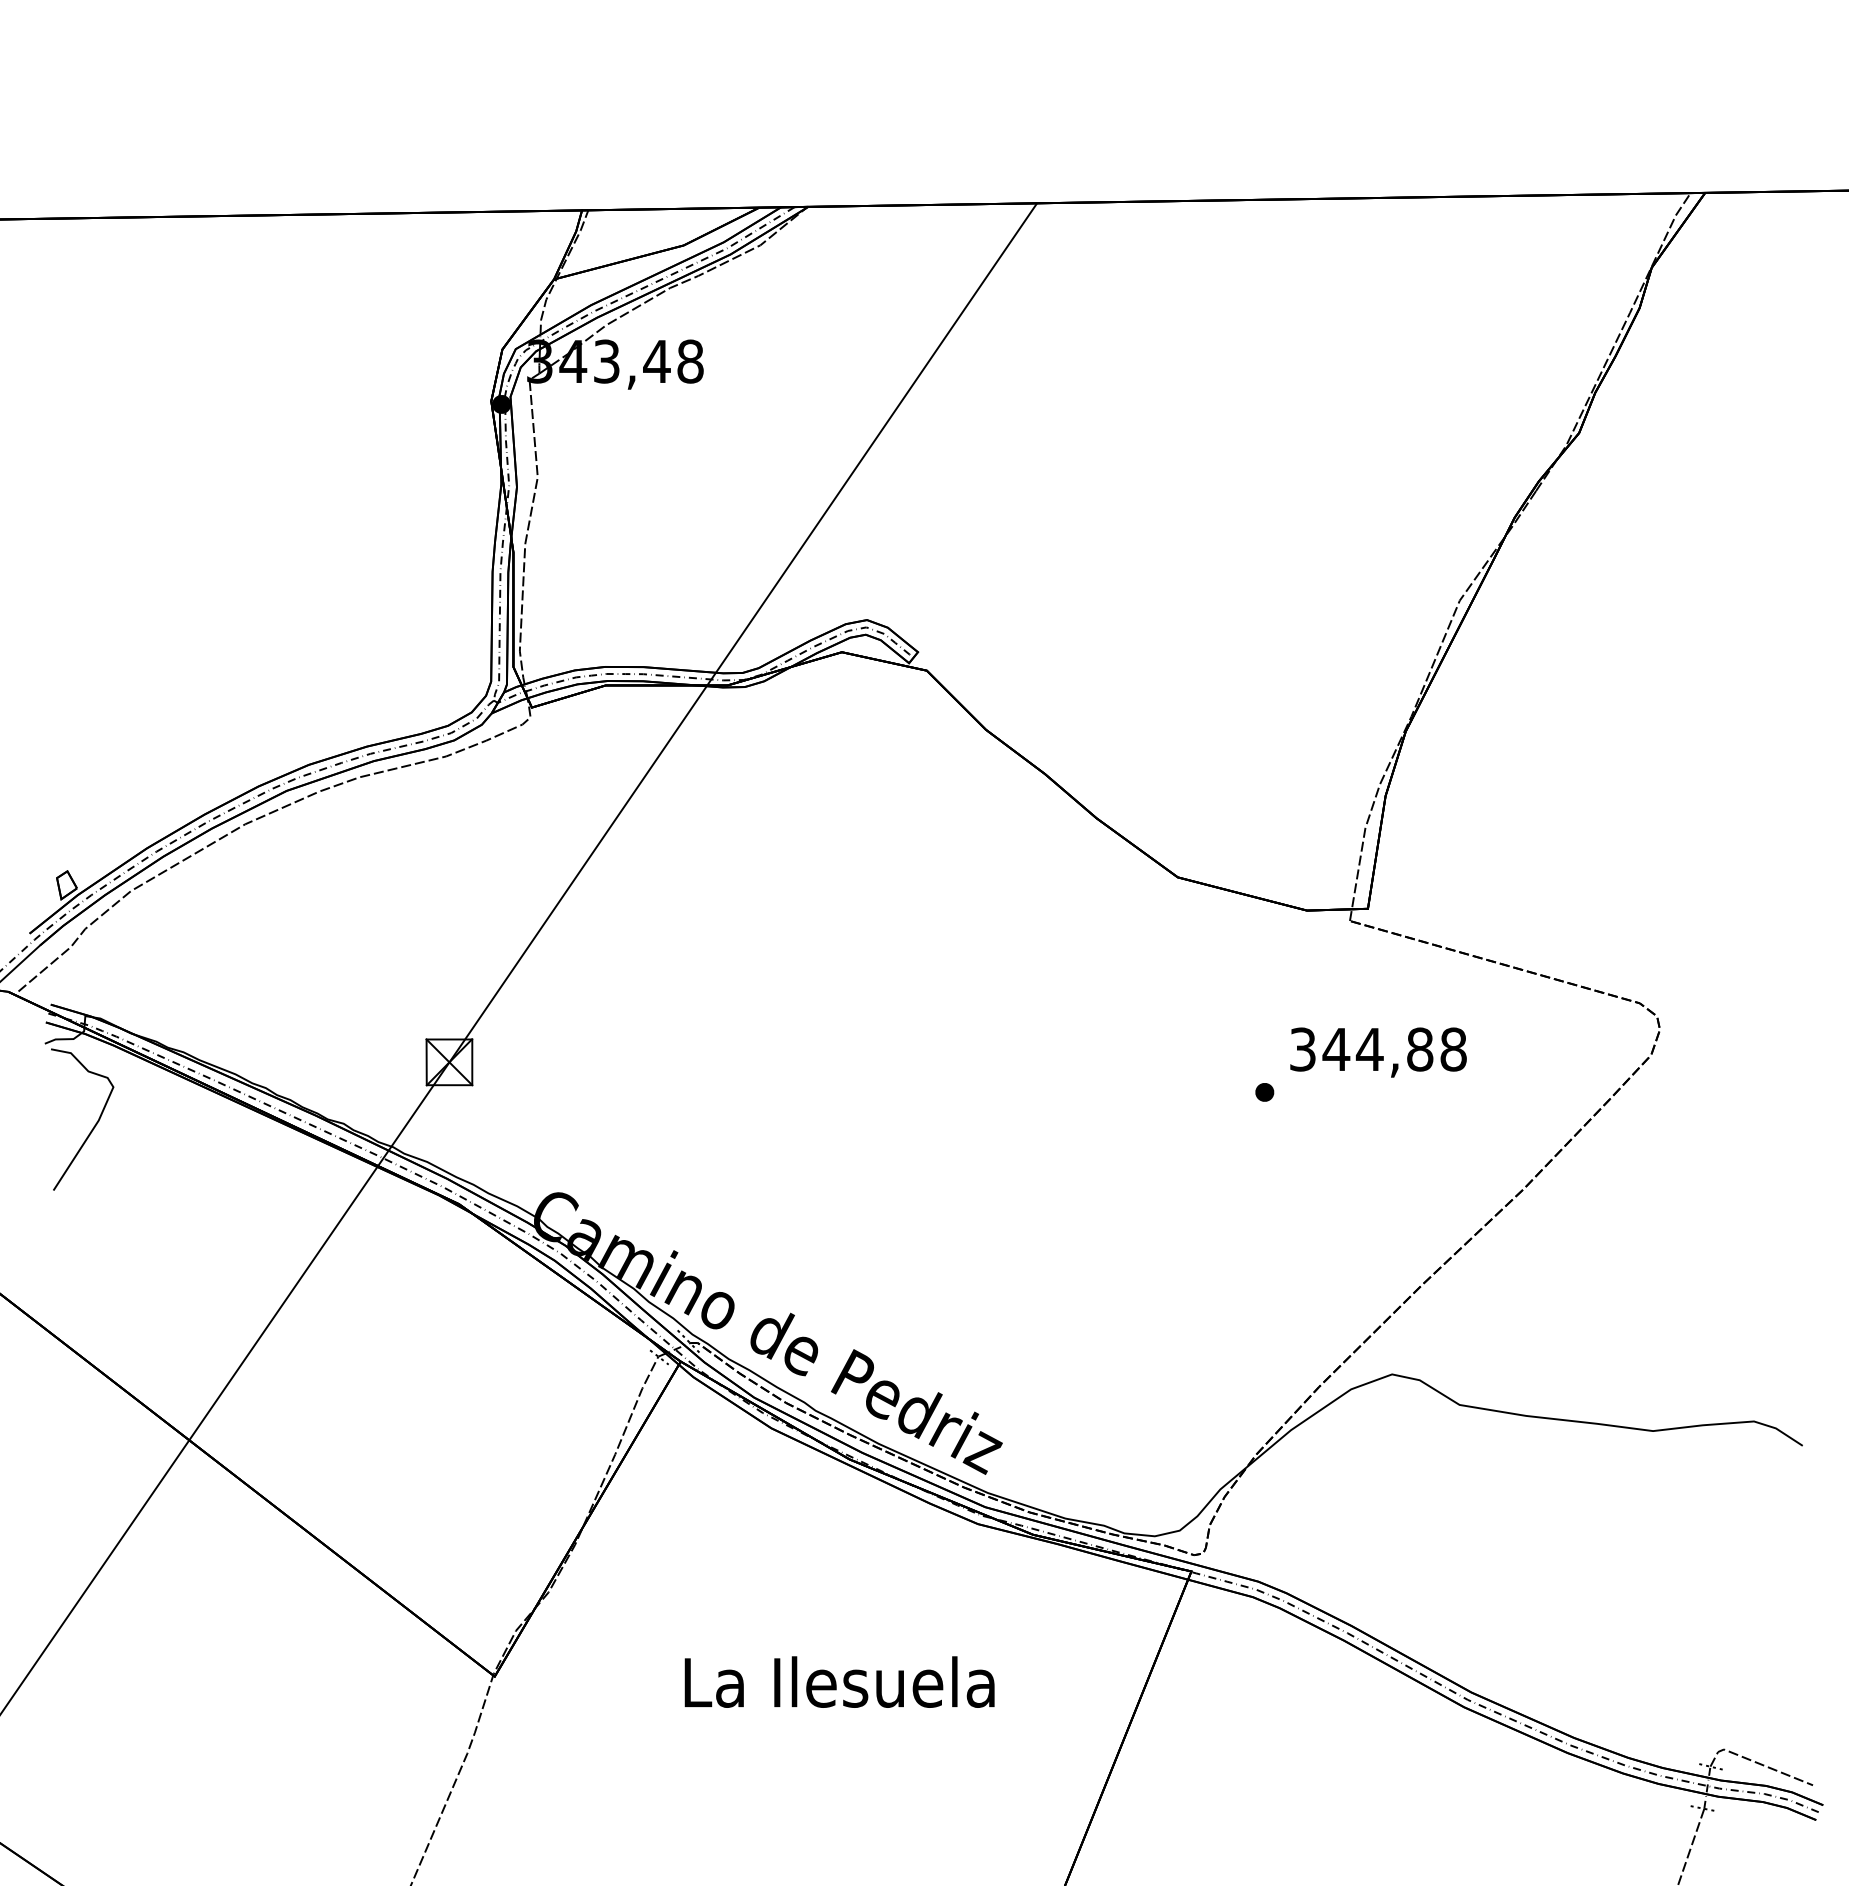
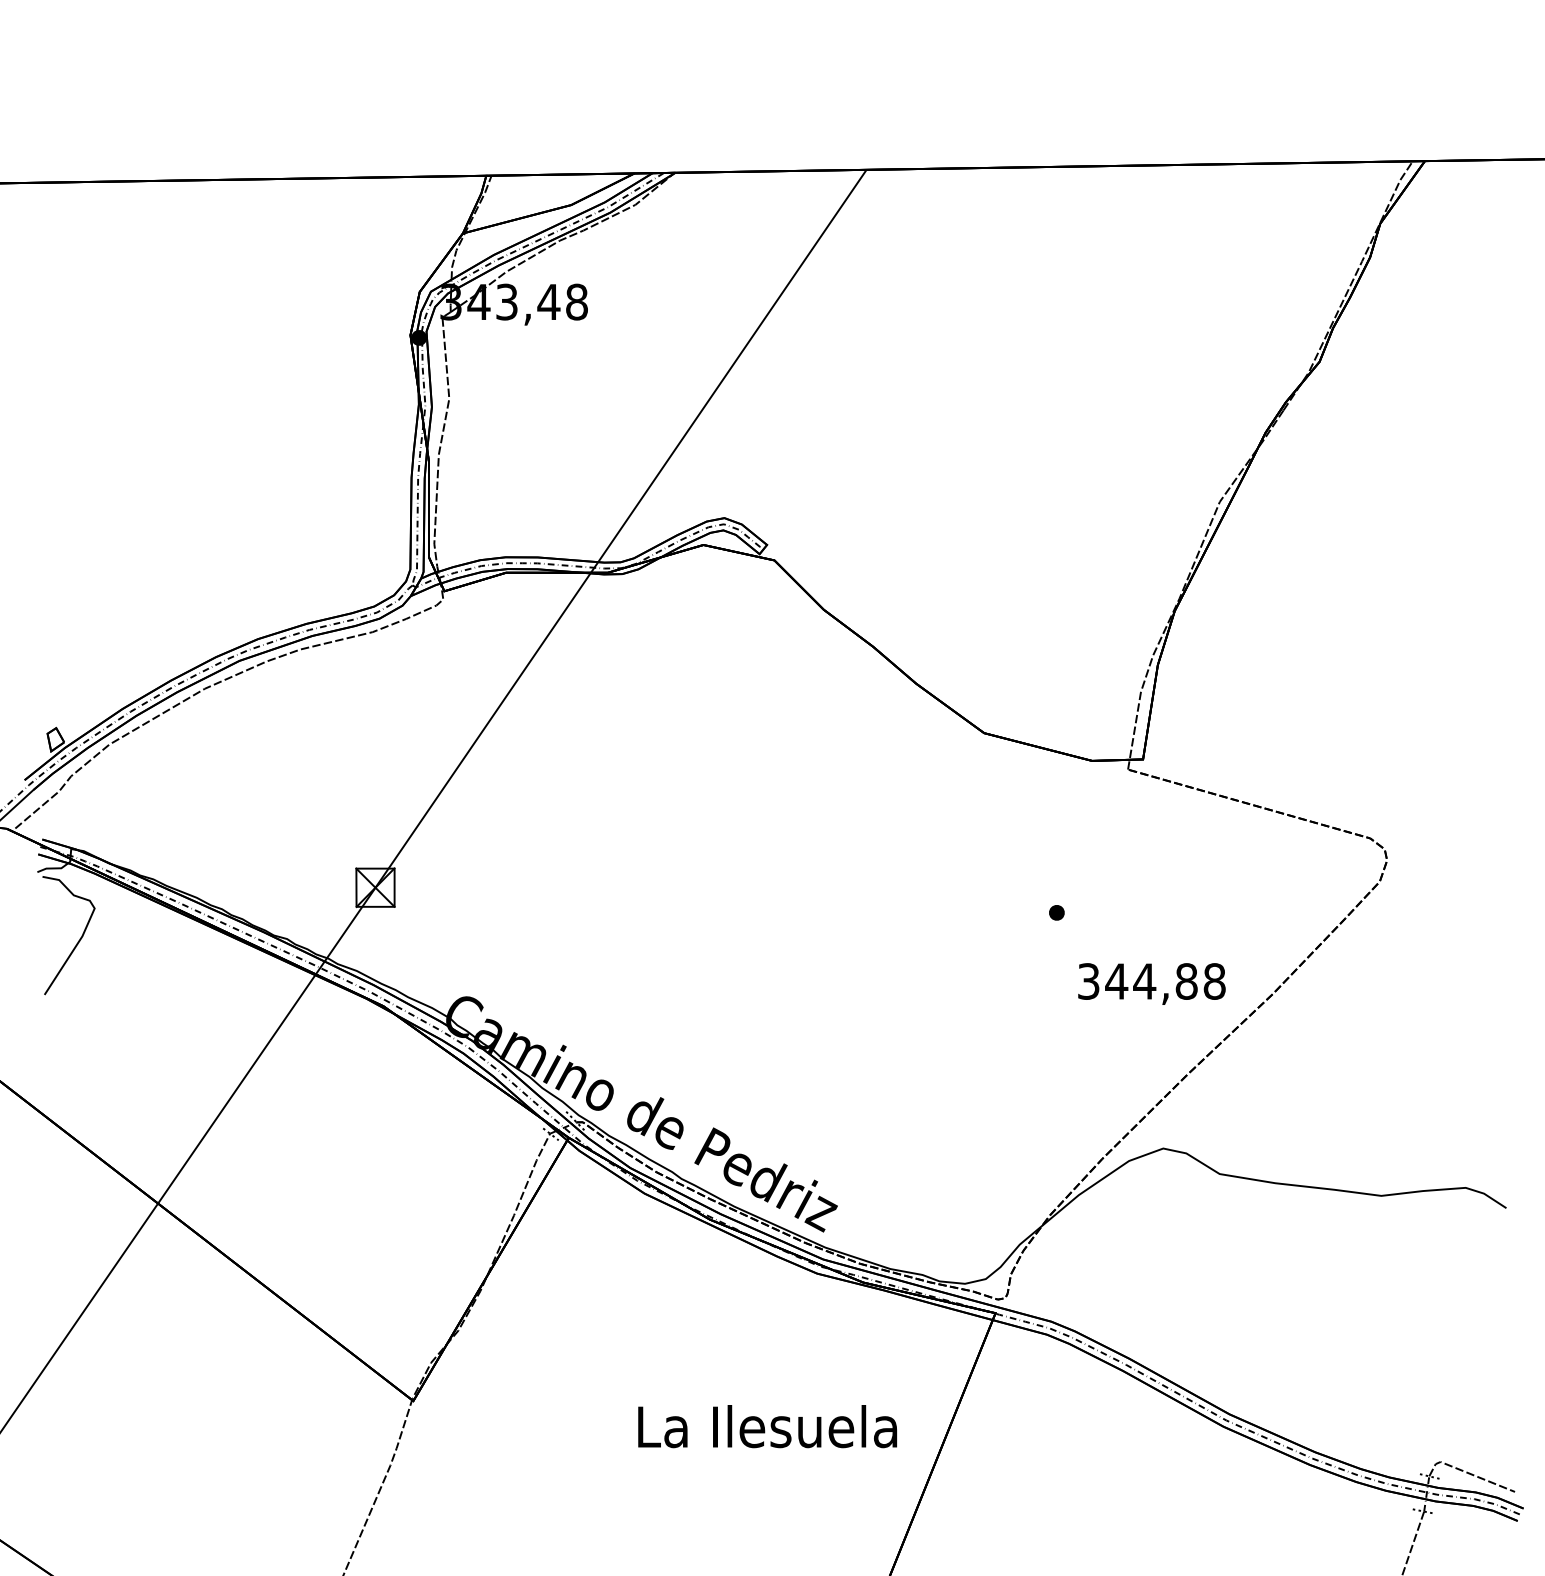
text: (1378, 1052) -> (1151, 983), moved
text: (839, 1681) -> (767, 1426), moved

